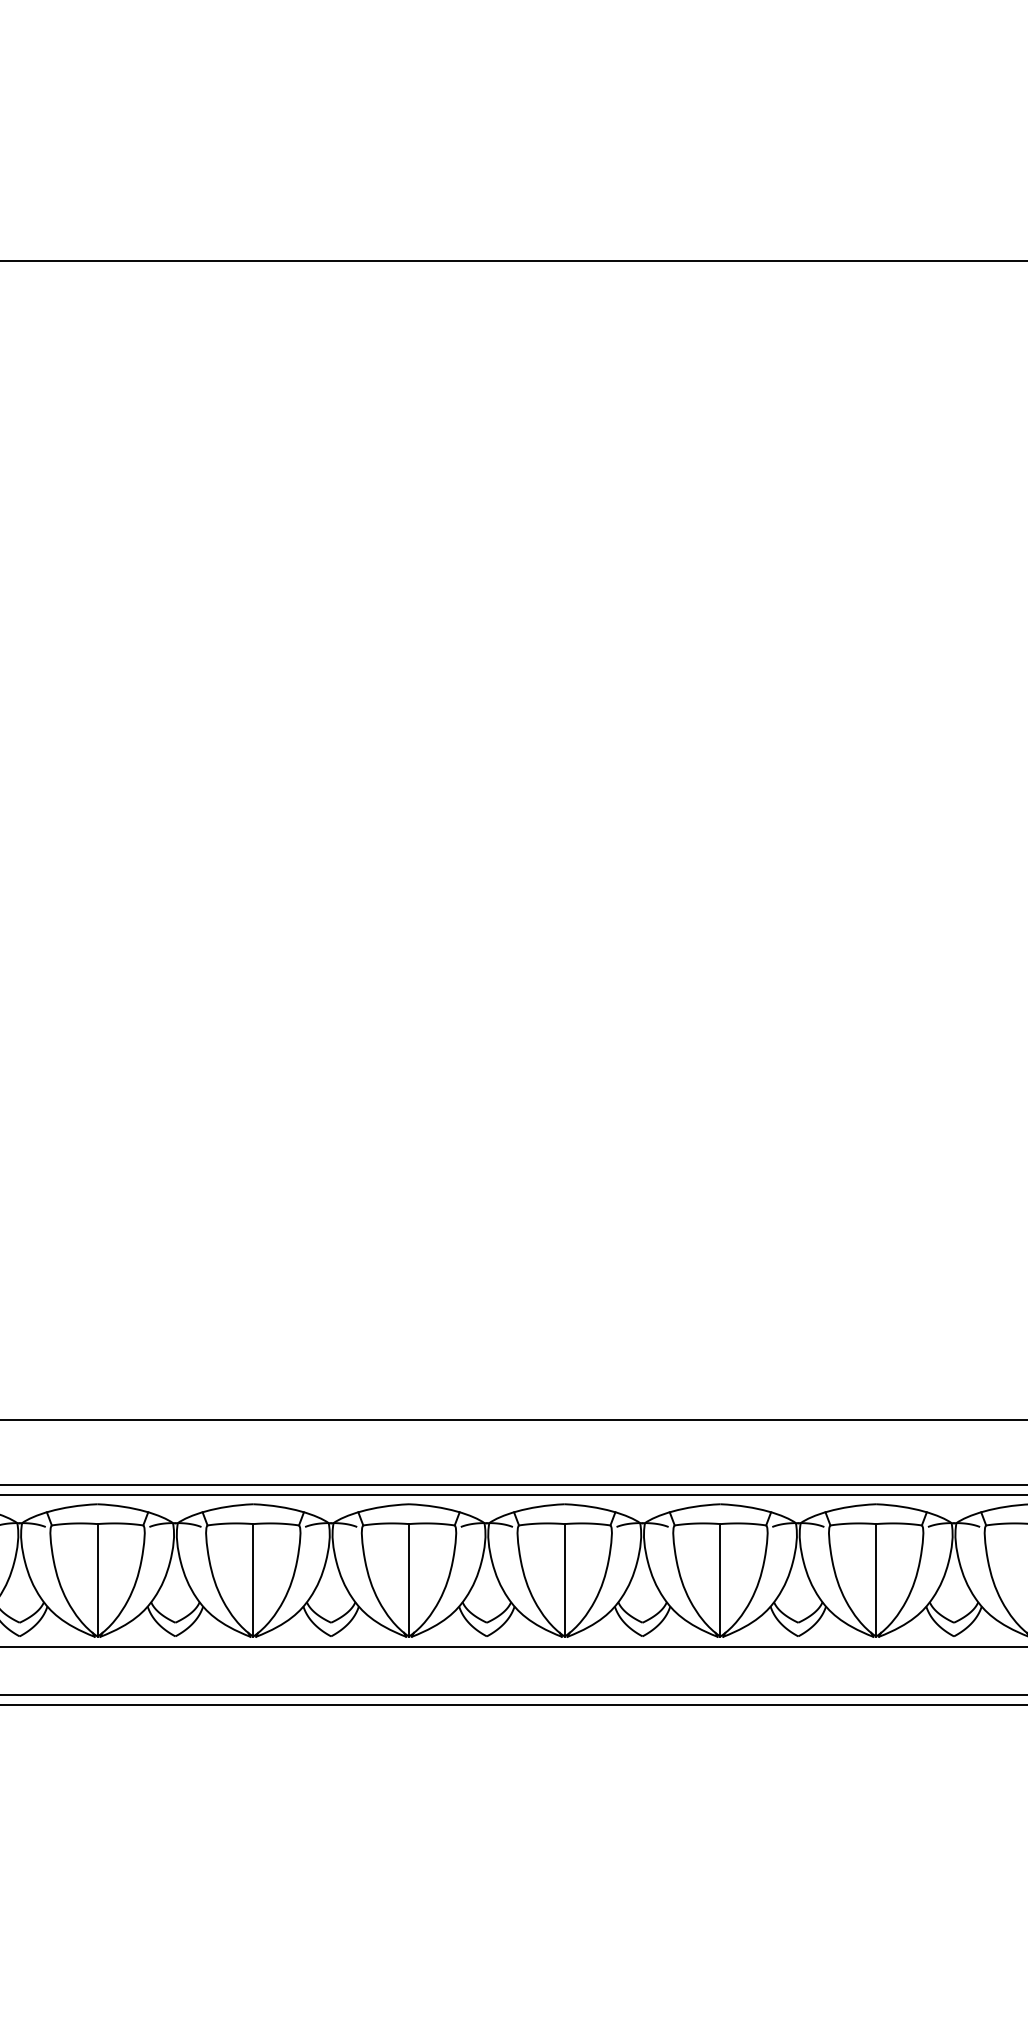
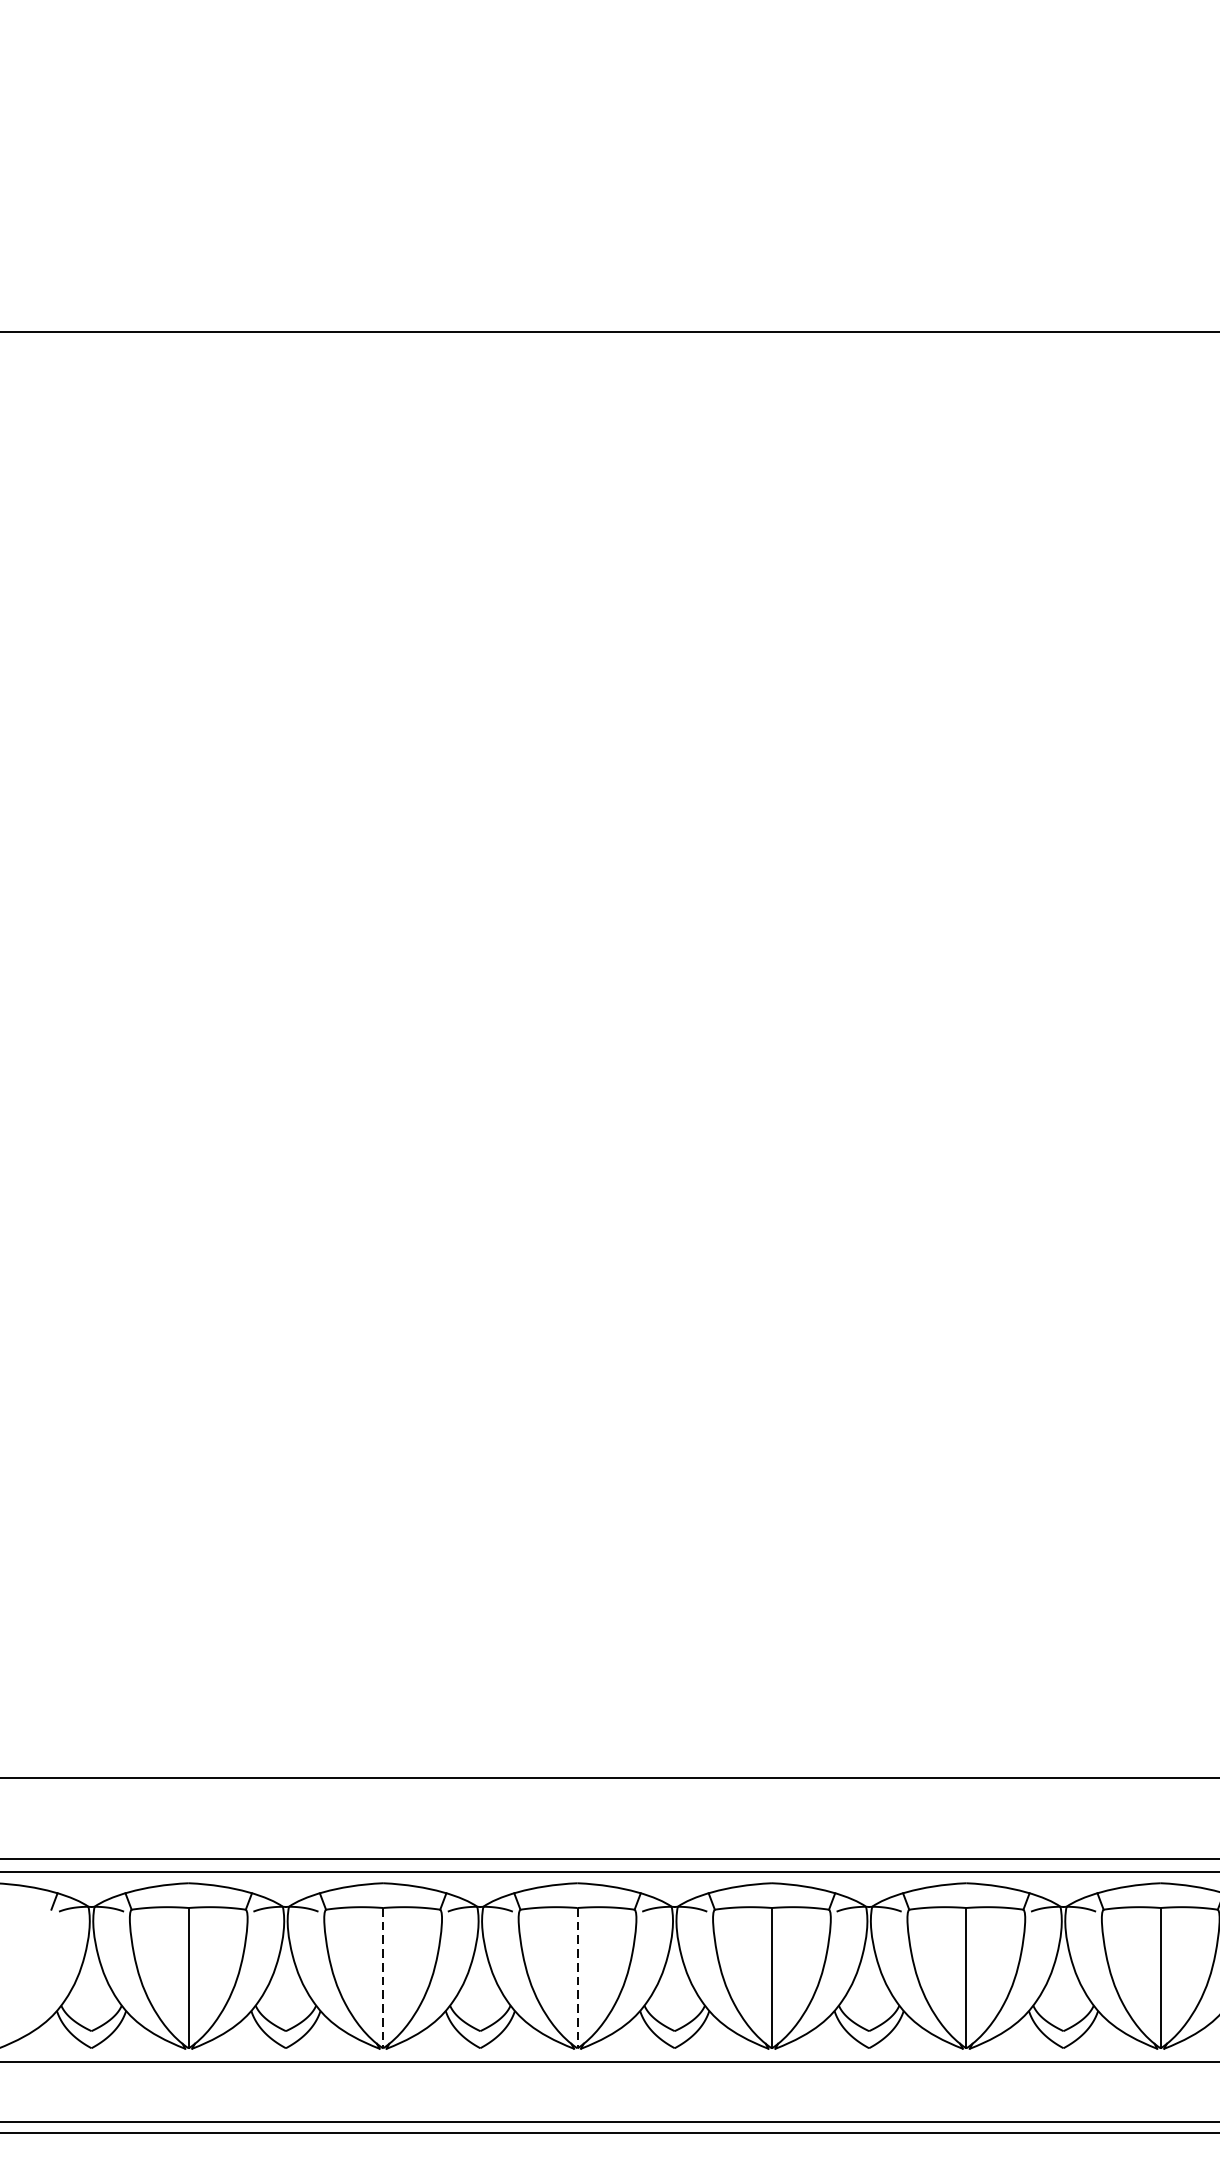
line: (253, 1580) -> (383, 1978), solid -> dashed
line: (409, 1580) -> (578, 1978), solid -> dashed

